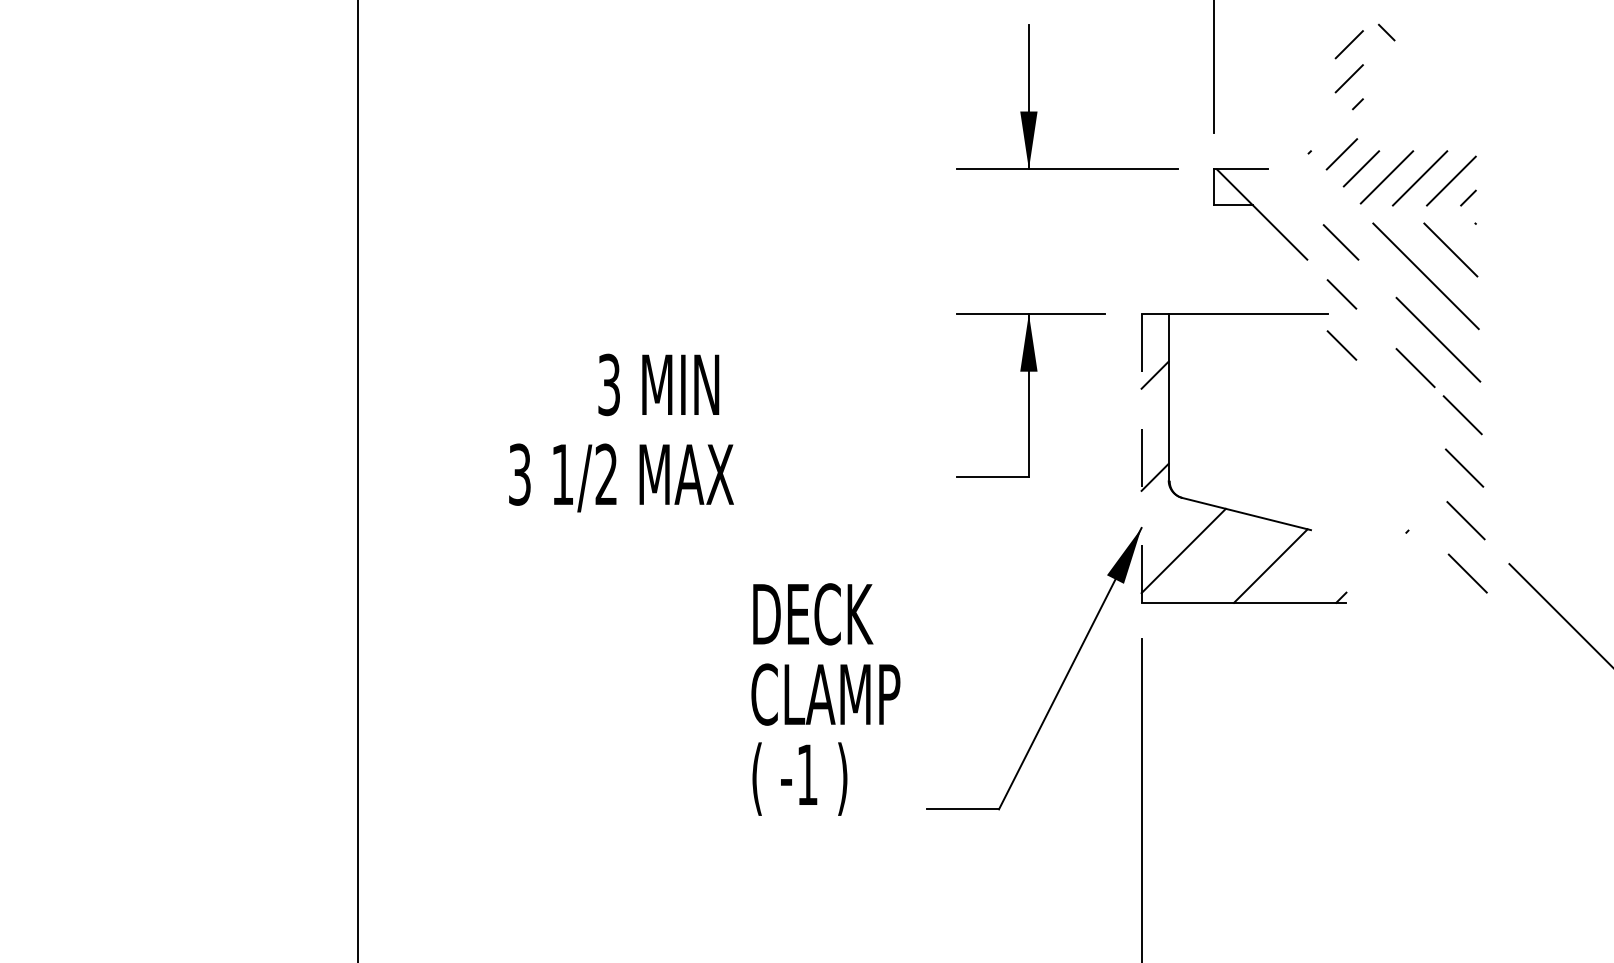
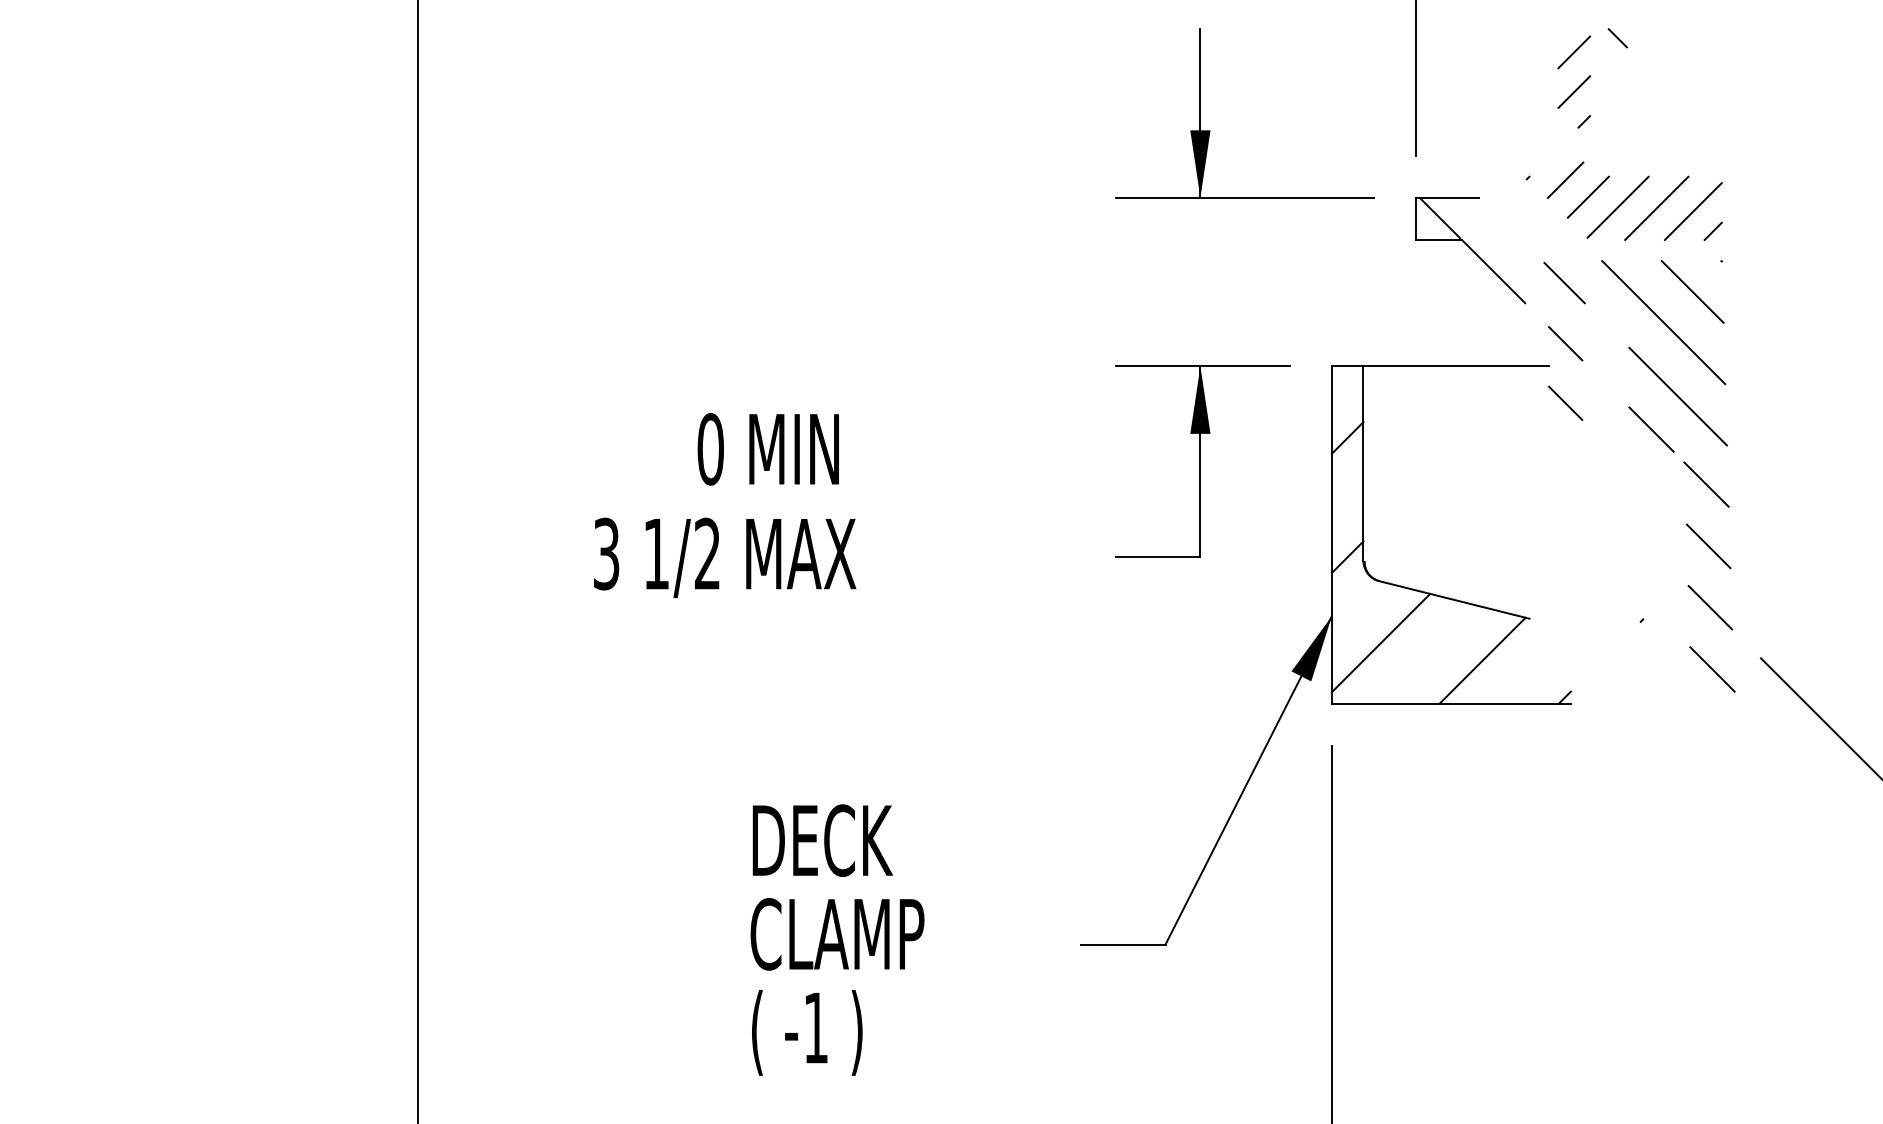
text: (609, 384) -> (711, 448), 3 -> 0
line: (1141, 458) -> (1331, 535), dashed -> solid
text: (825, 699) -> (837, 940), moved

